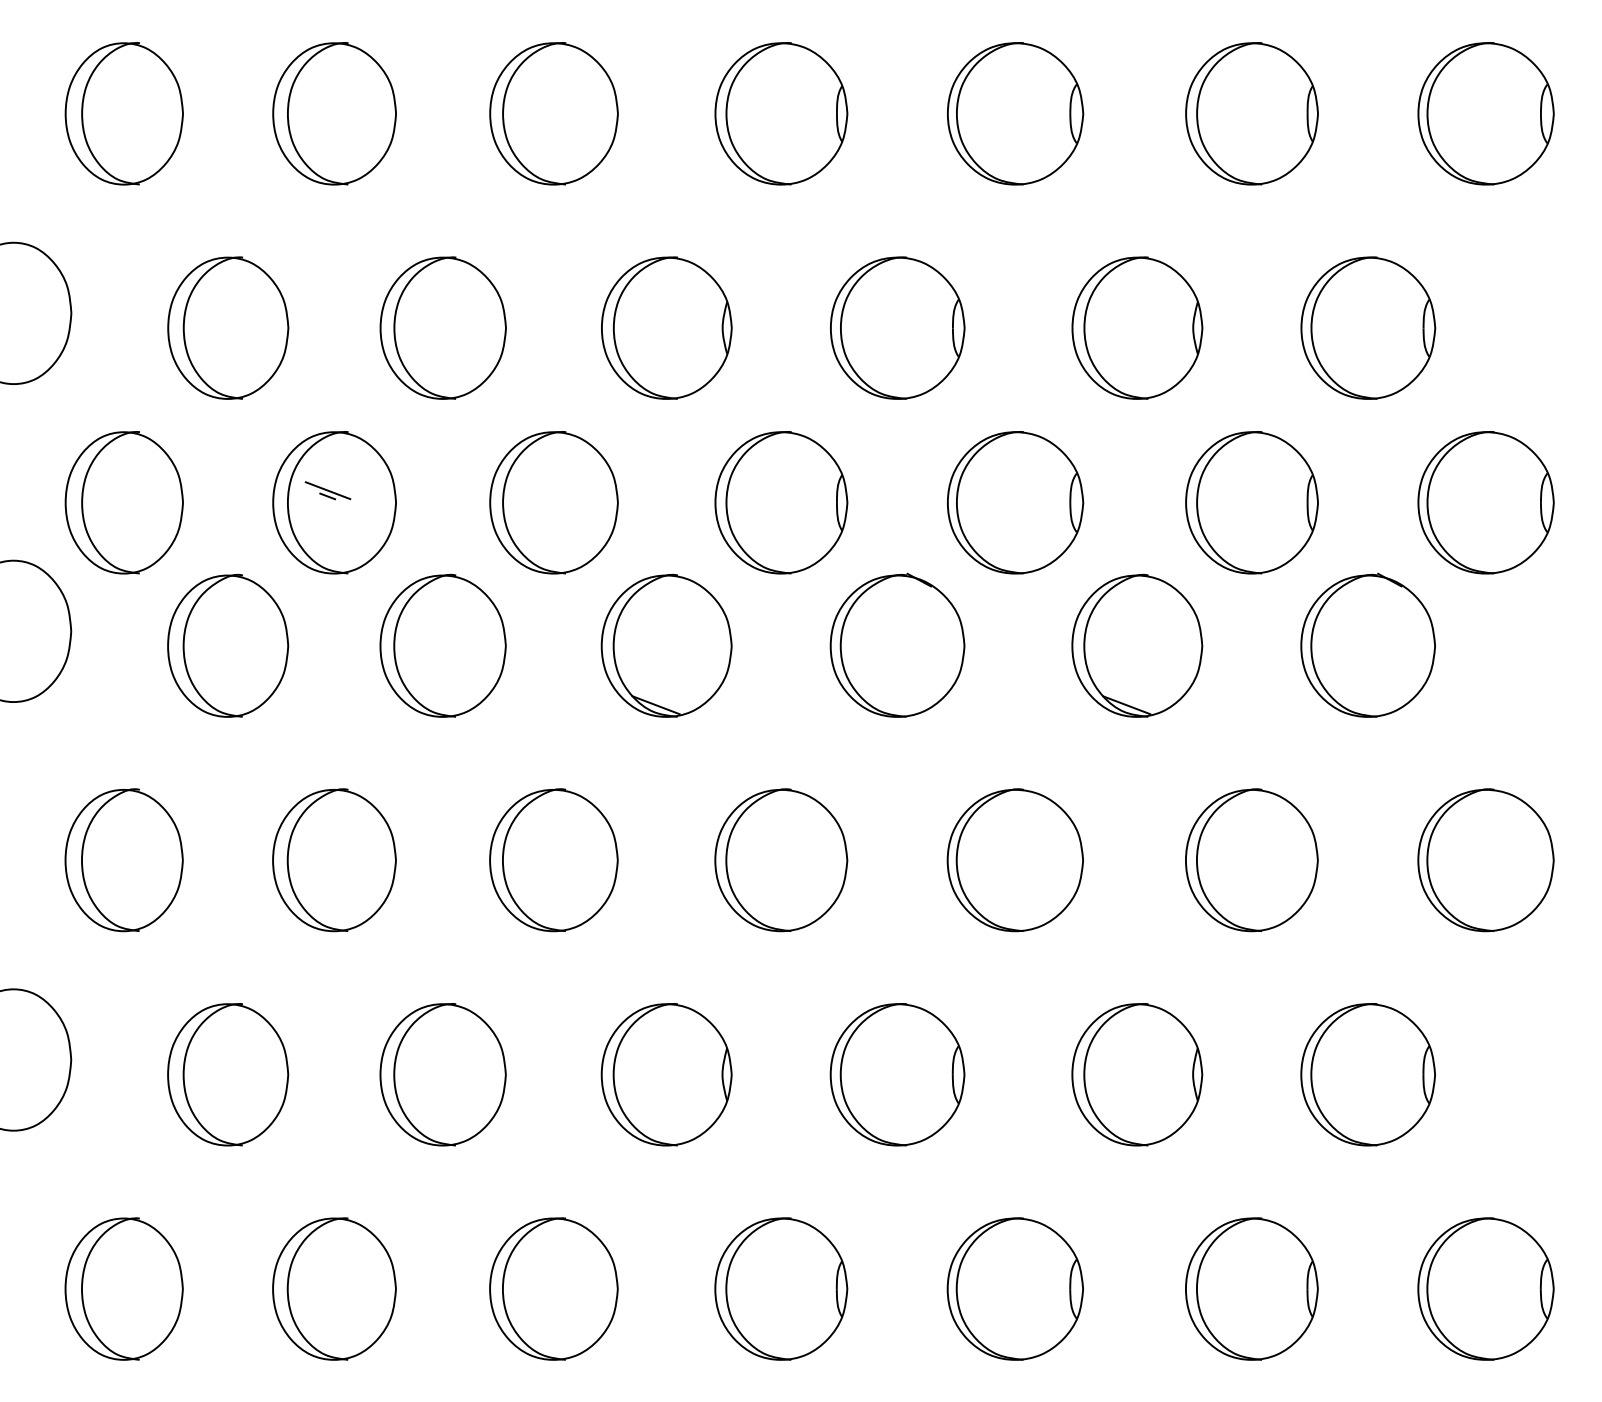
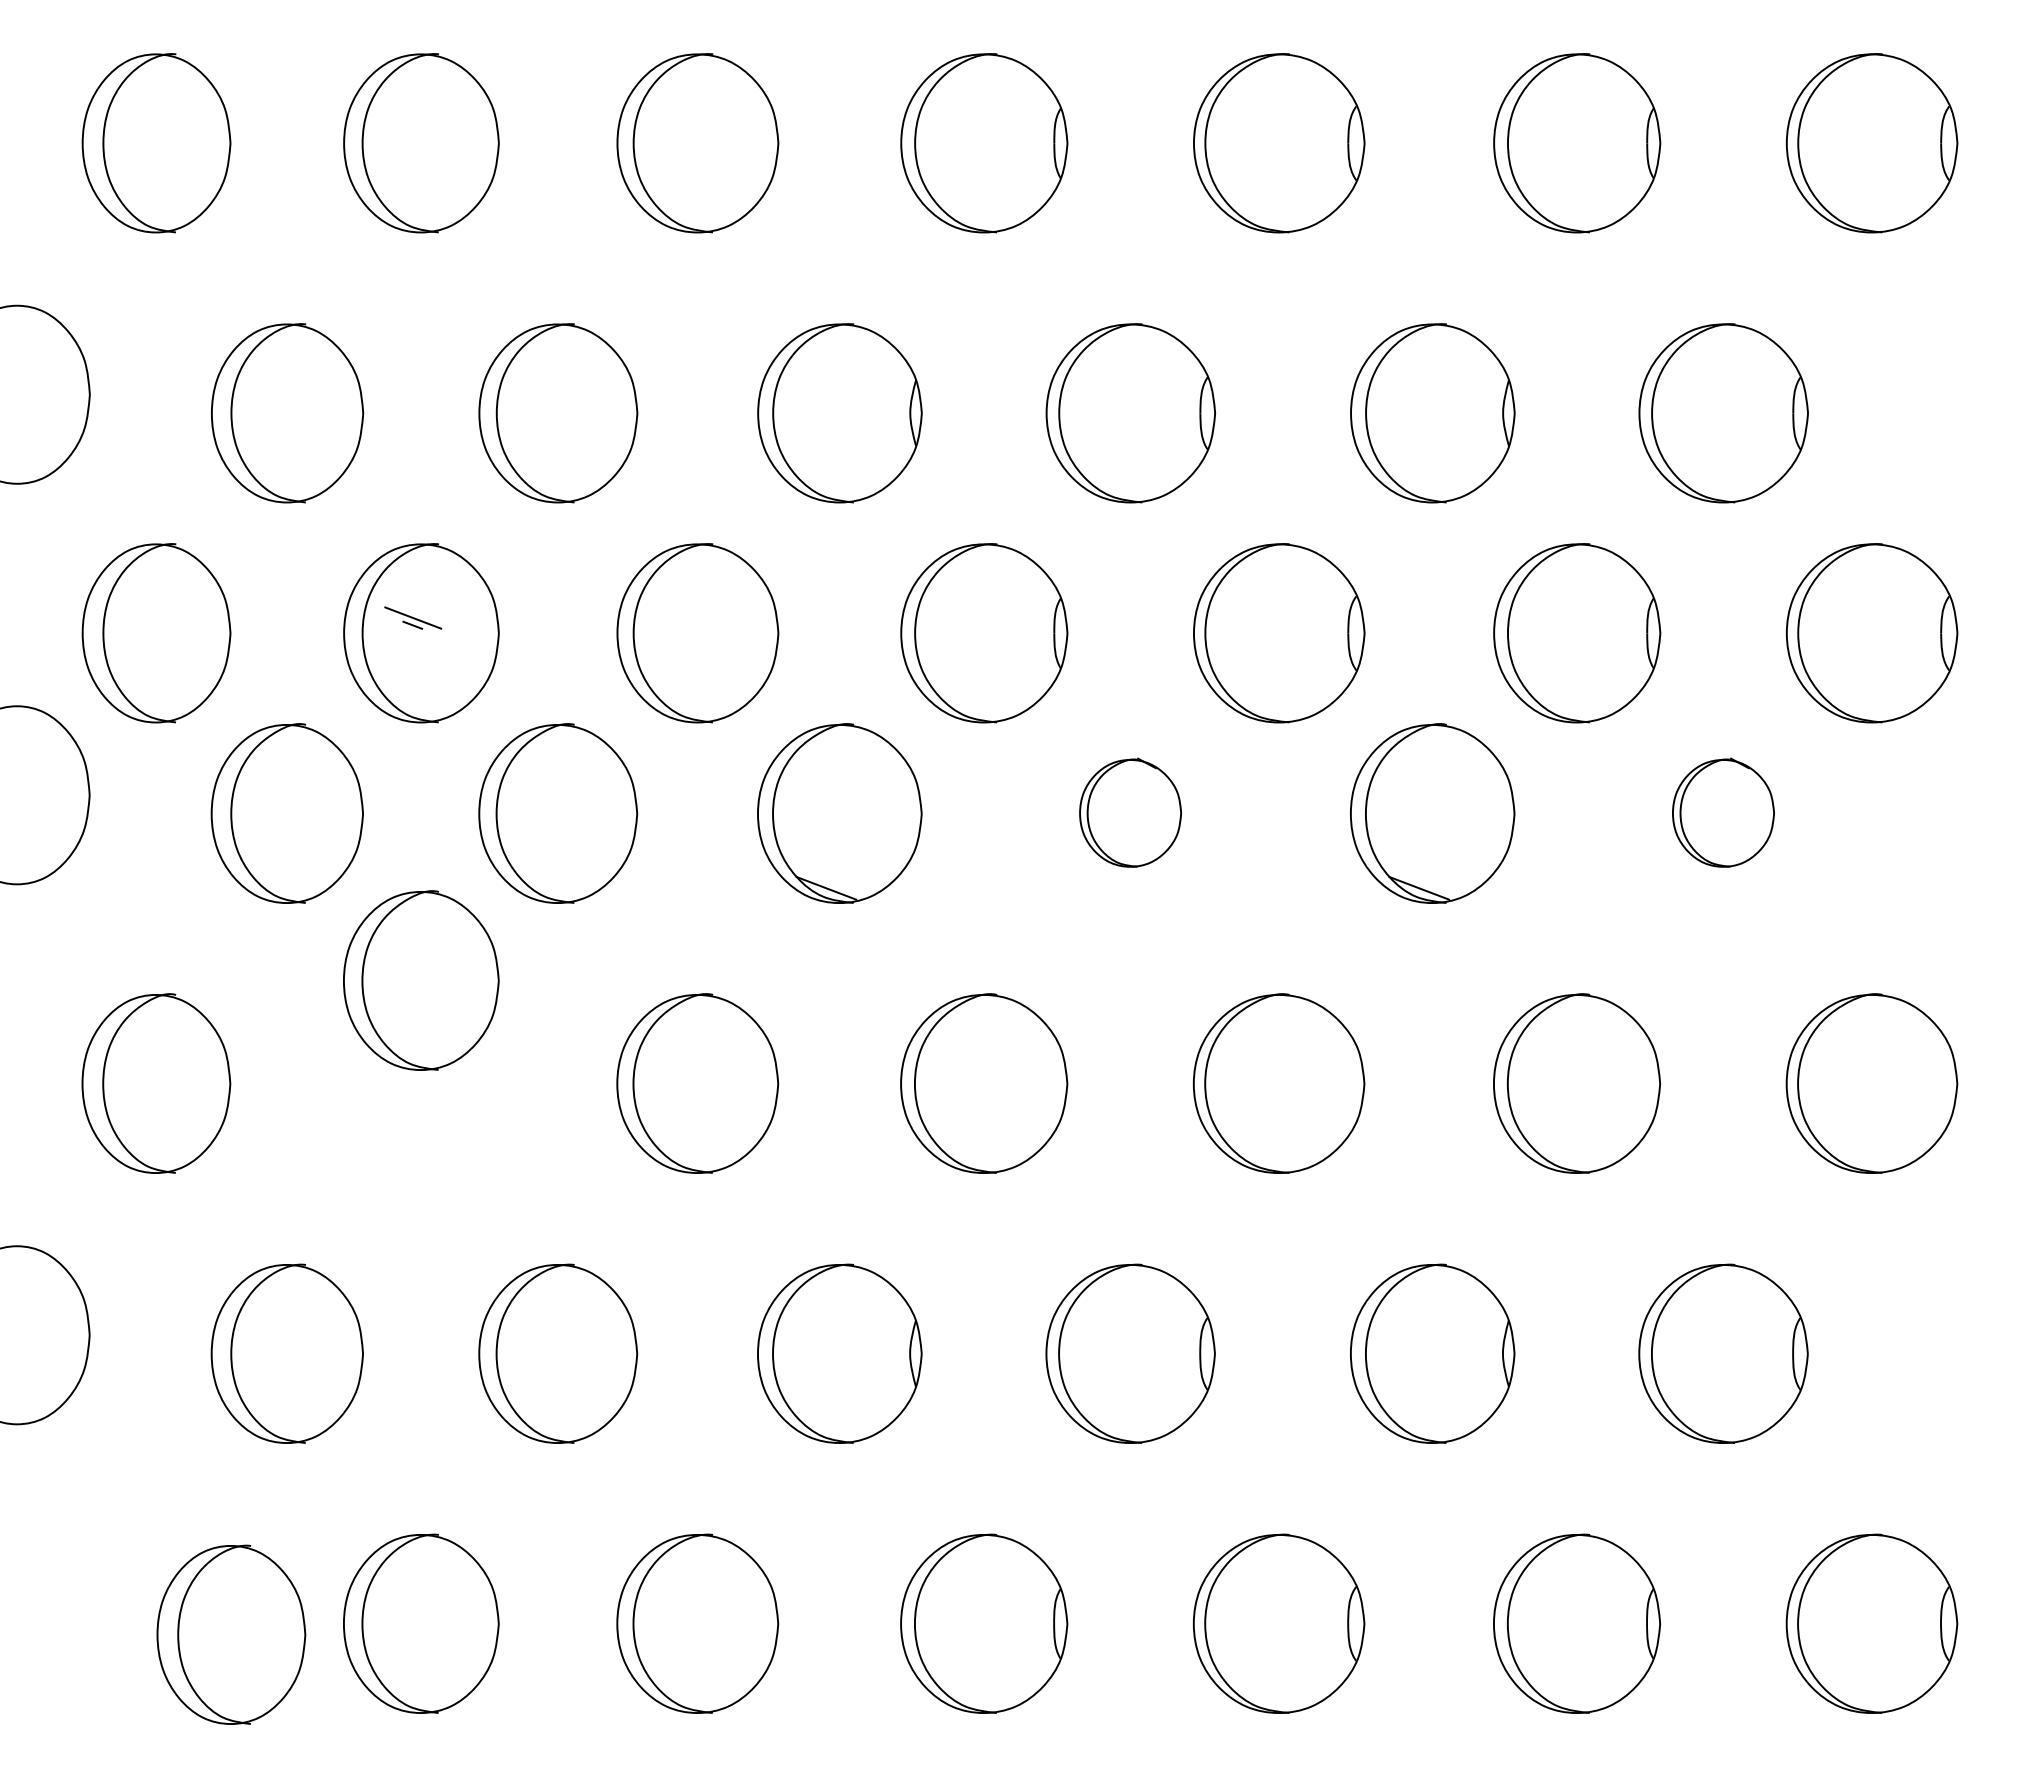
part: (897, 645) -> (1130, 812), size x0.6
part: (1368, 645) -> (1723, 812), size x0.6
part: (334, 860) -> (421, 980), moved
part: (124, 1288) -> (231, 1634), moved

